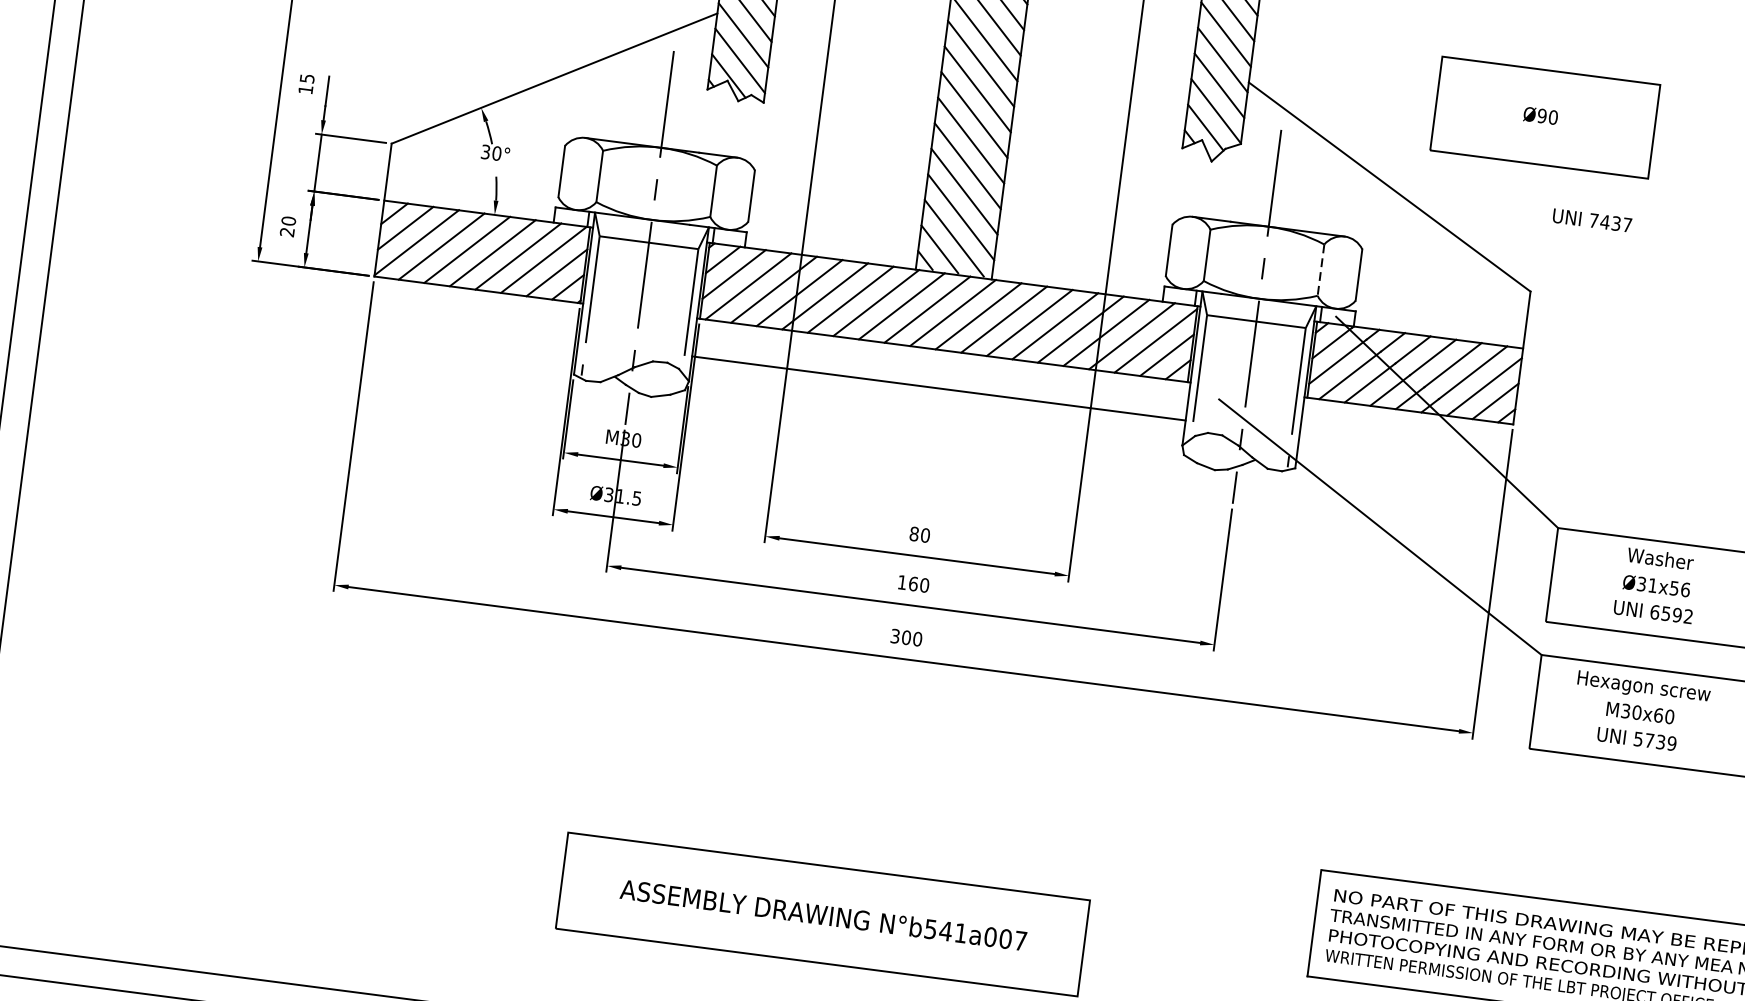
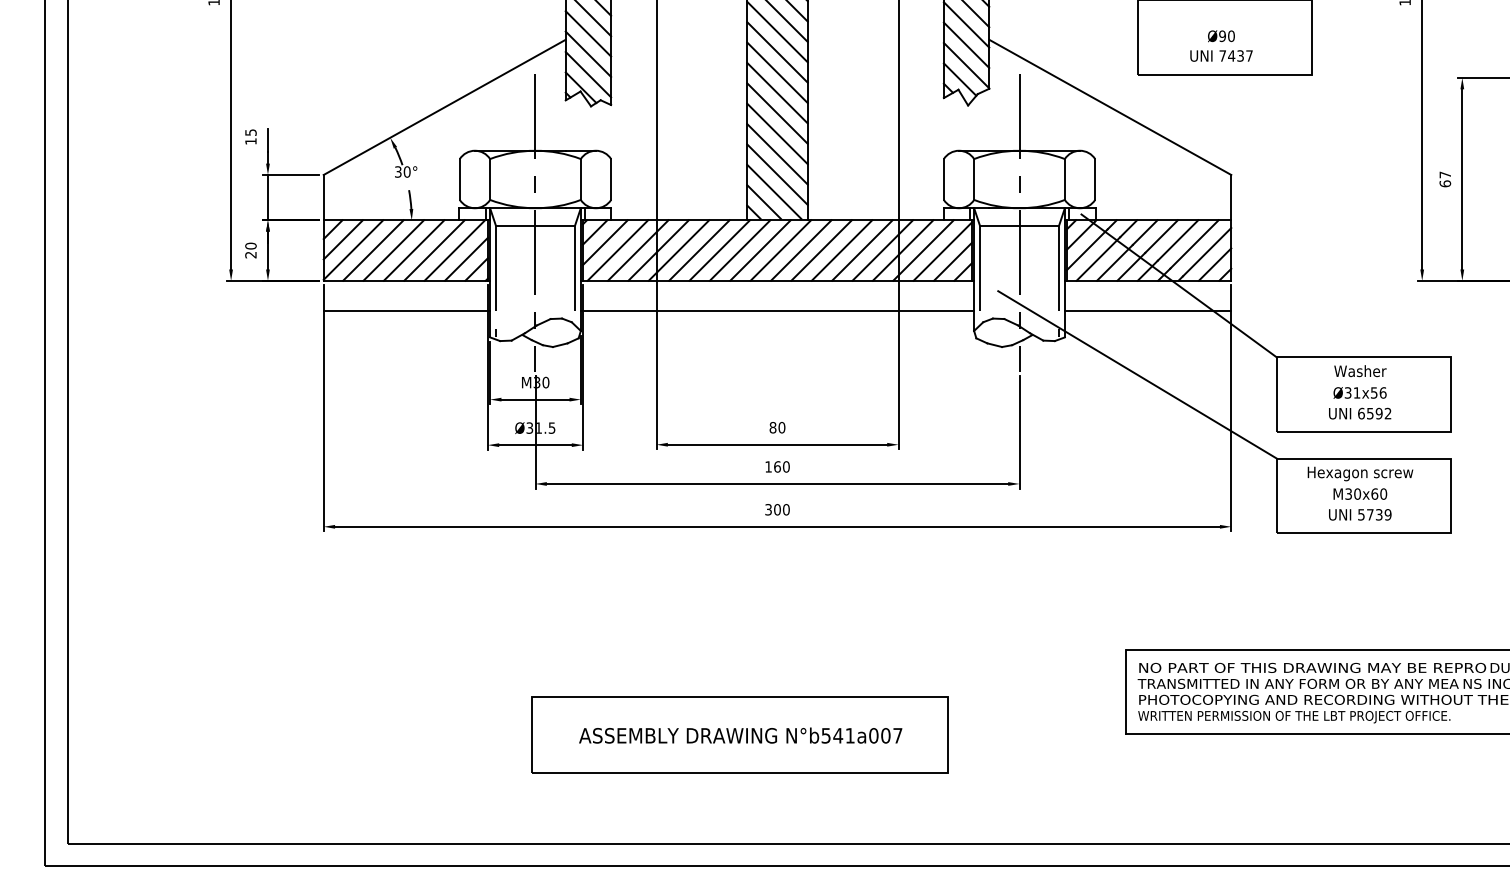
text: (1592, 219) -> (1221, 55), moved
line: (1320, 271) -> (1064, 180), dashed -> solid
line: (473, 328) -> (406, 311), added
line: (1403, 449) -> (1147, 311), added

